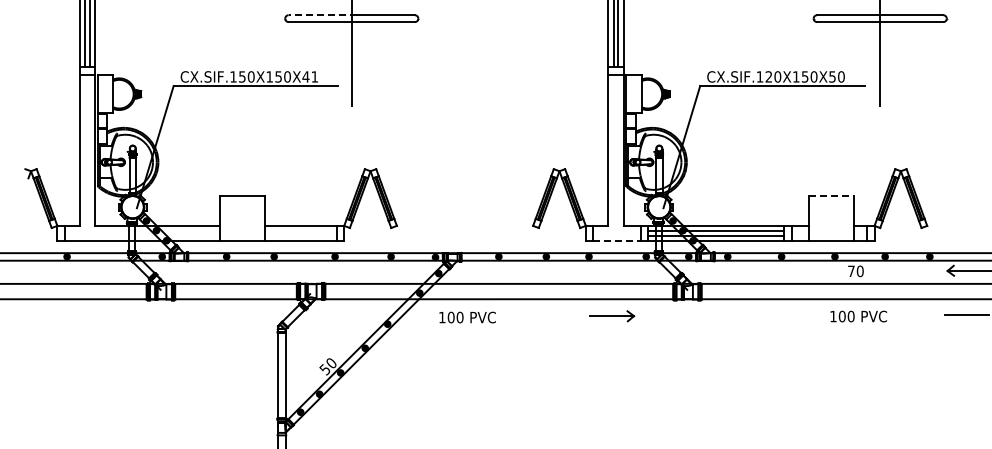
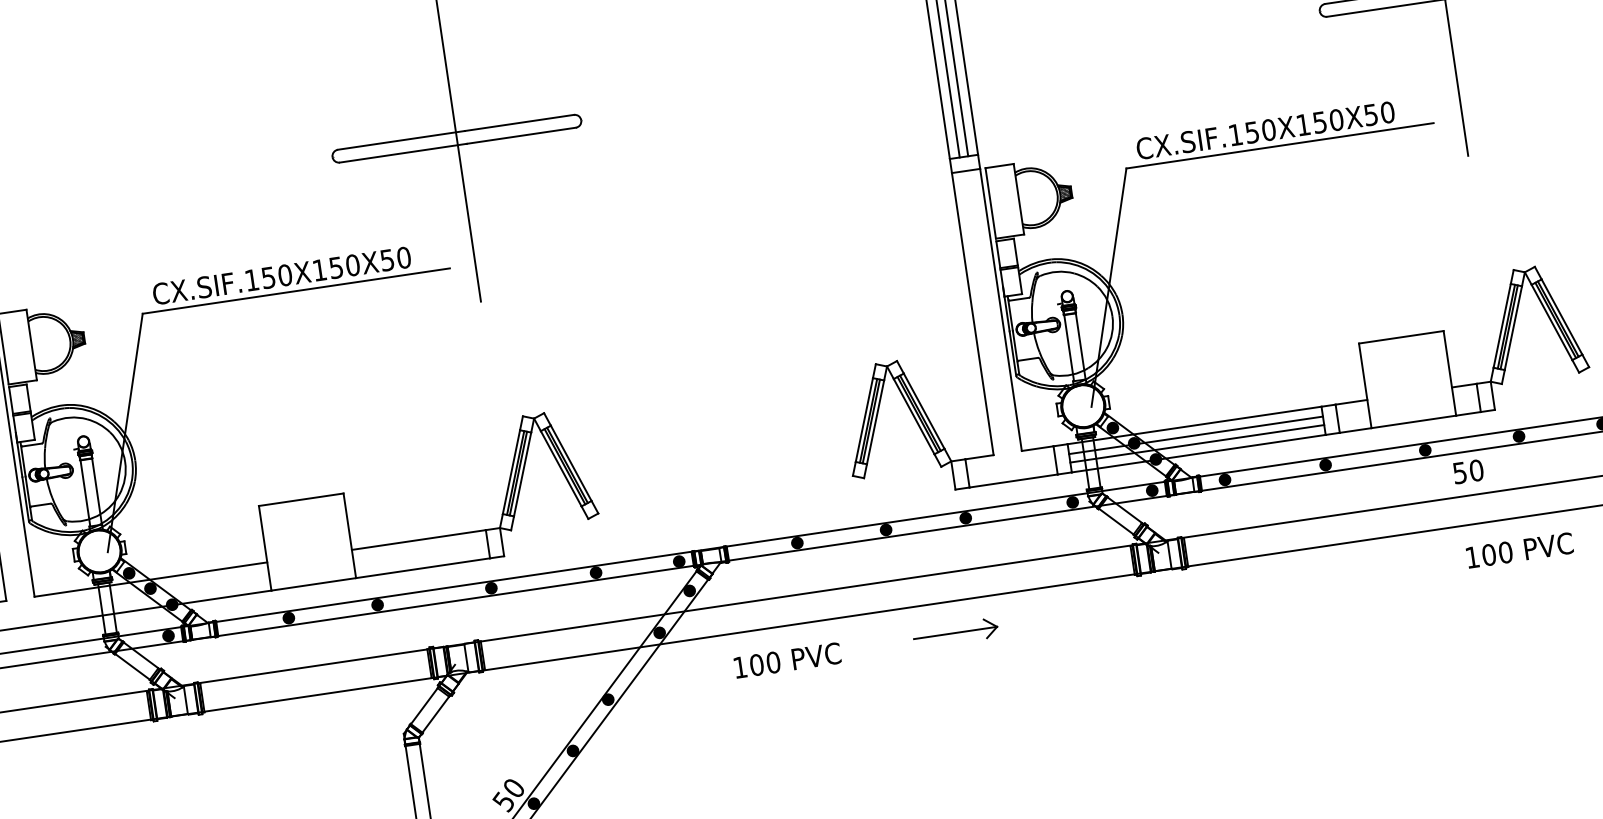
line: (322, 15) -> (401, 140), dashed -> solid
text: (310, 76) -> (395, 258), CX.SIF.150X150X41 -> CX.SIF.150X150X50
text: (768, 76) -> (1251, 131), CX.SIF.120X150X50 -> CX.SIF.150X150X50
line: (831, 195) -> (1401, 336), dashed -> solid
line: (616, 241) -> (1012, 482), dashed -> solid
text: (851, 271) -> (1460, 473), 70 -> 50
part: (612, 316) -> (957, 633), moved
text: (858, 316) -> (1519, 550), moved
text: (467, 317) -> (787, 660), moved

